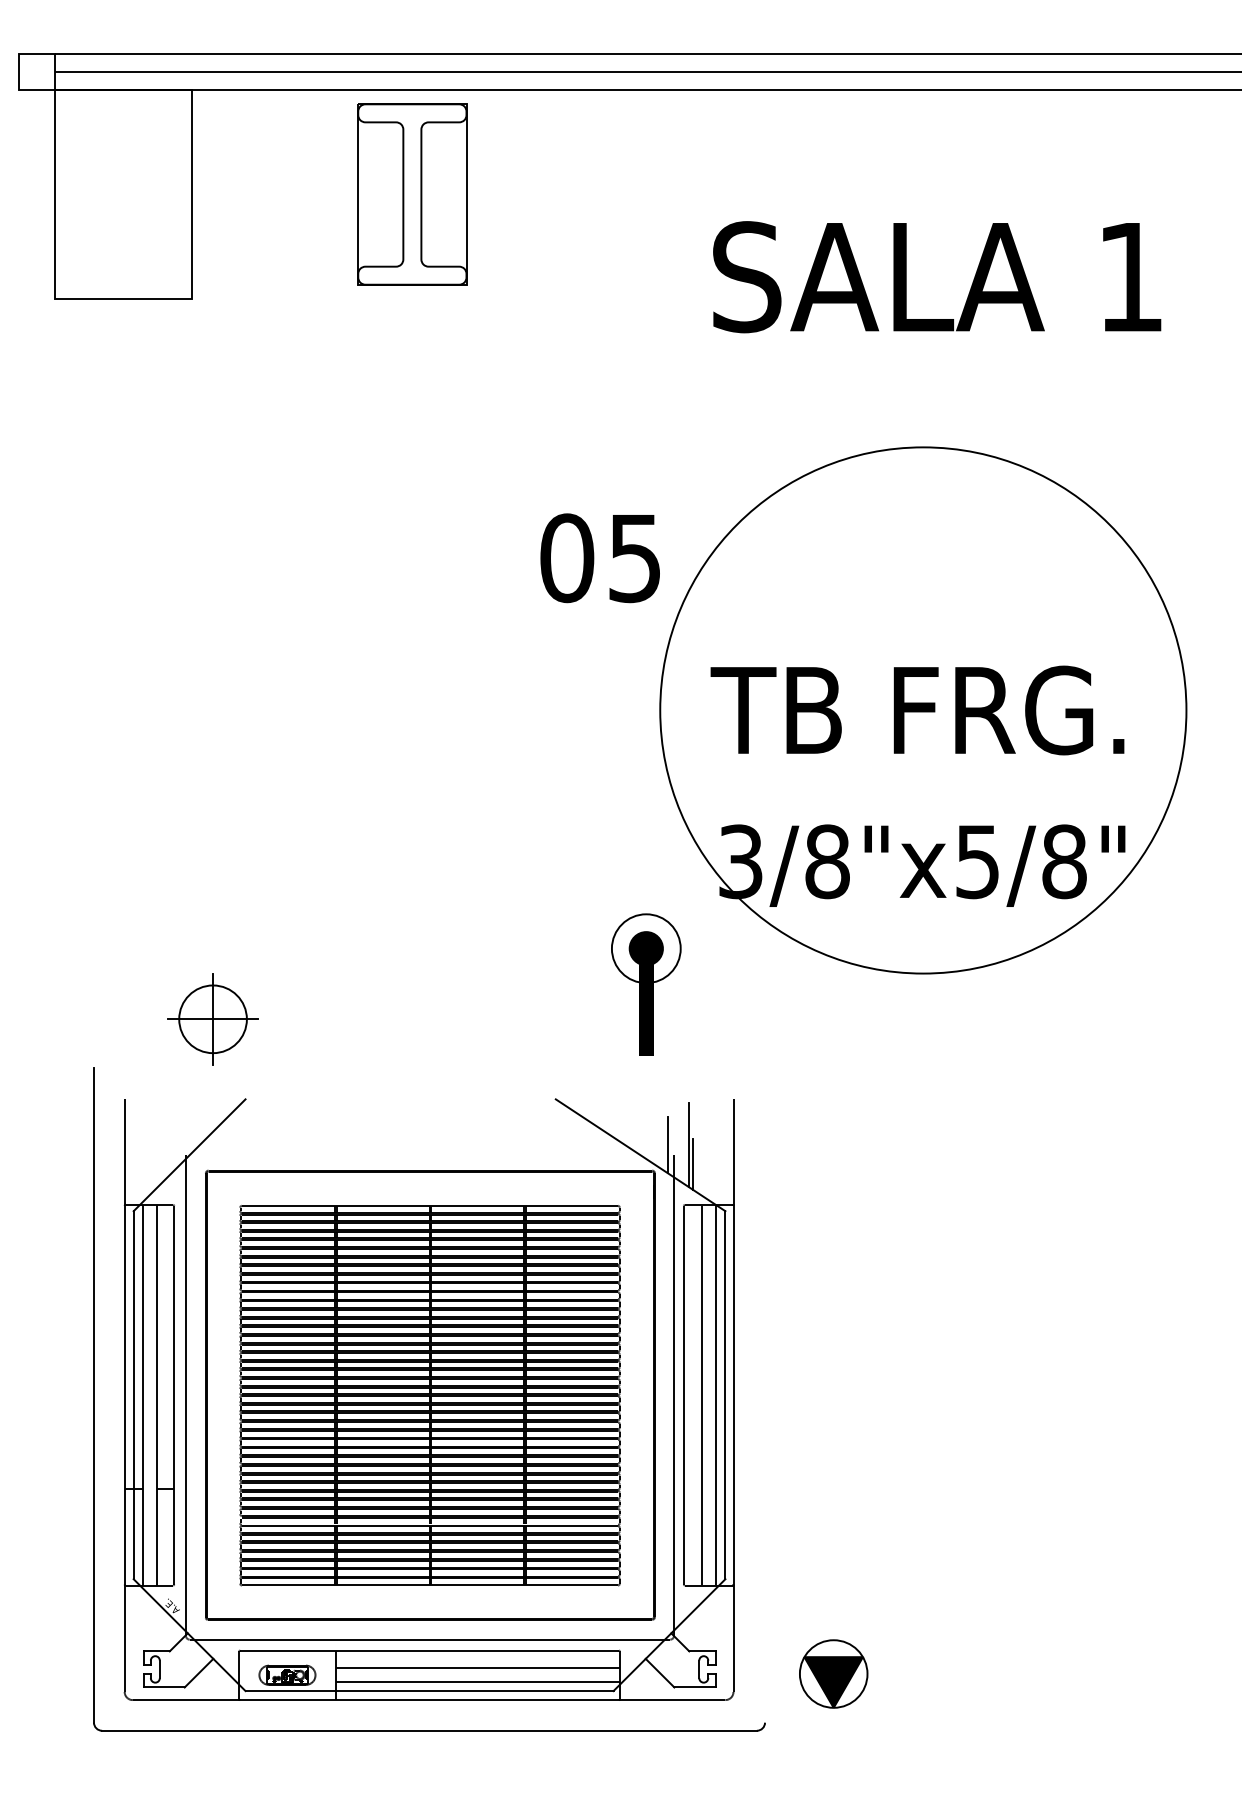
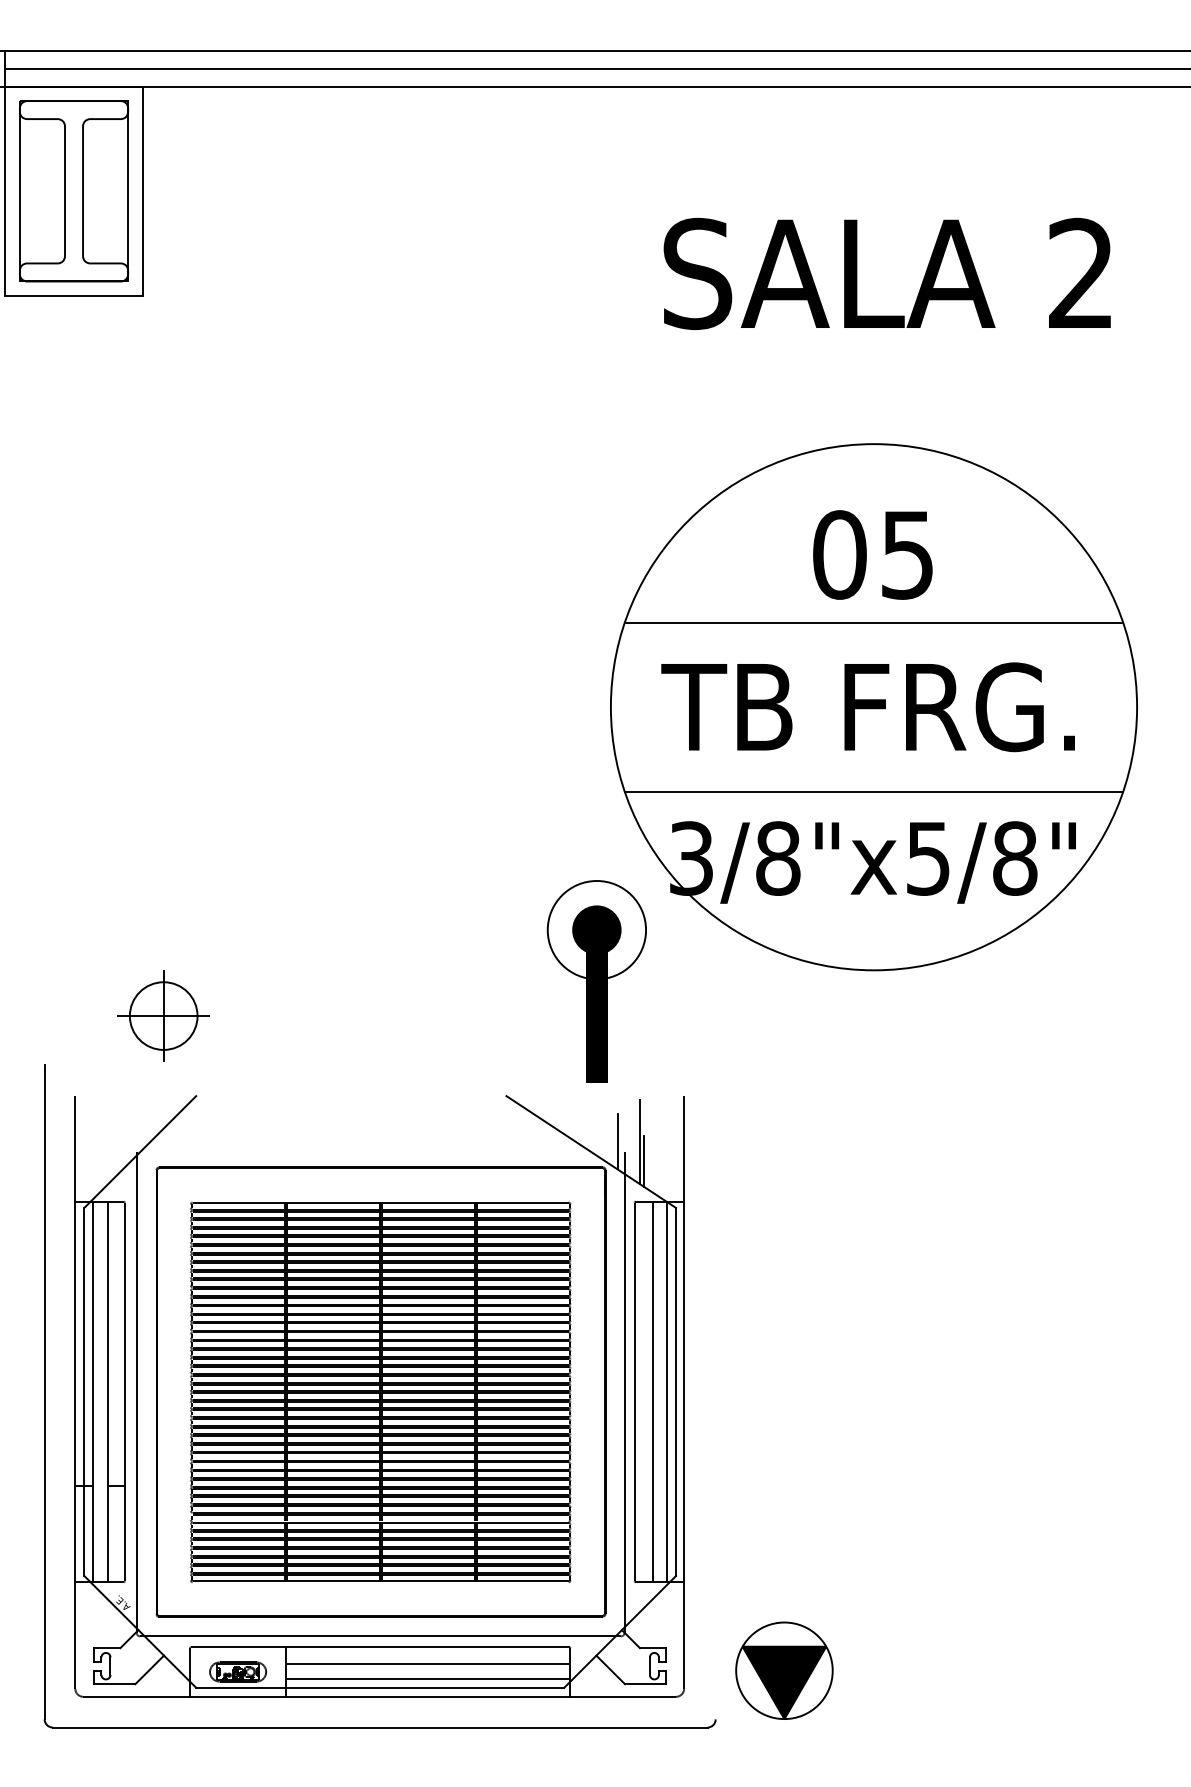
part: (412, 194) -> (74, 191), moved
text: (1129, 276) -> (1080, 273), 1 -> 2
text: (599, 558) -> (872, 555), moved
line: (923, 626) -> (874, 623), added
line: (923, 794) -> (874, 791), added
part: (646, 984) -> (597, 981), size x1.43
part: (833, 1673) -> (784, 1670), size x1.43

